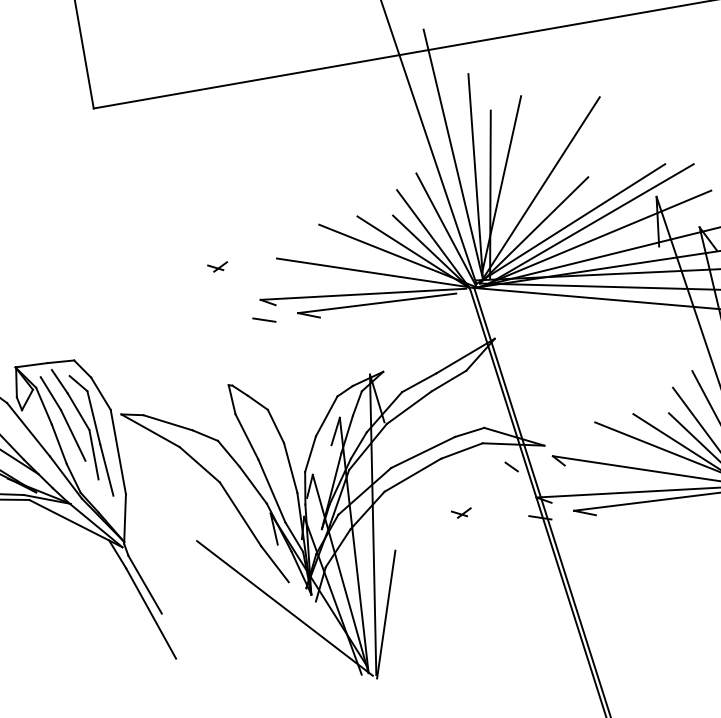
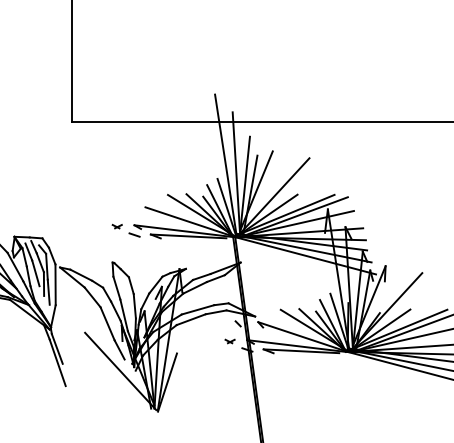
part: (216, 267) -> (116, 226), moved
part: (460, 513) -> (229, 341), moved

